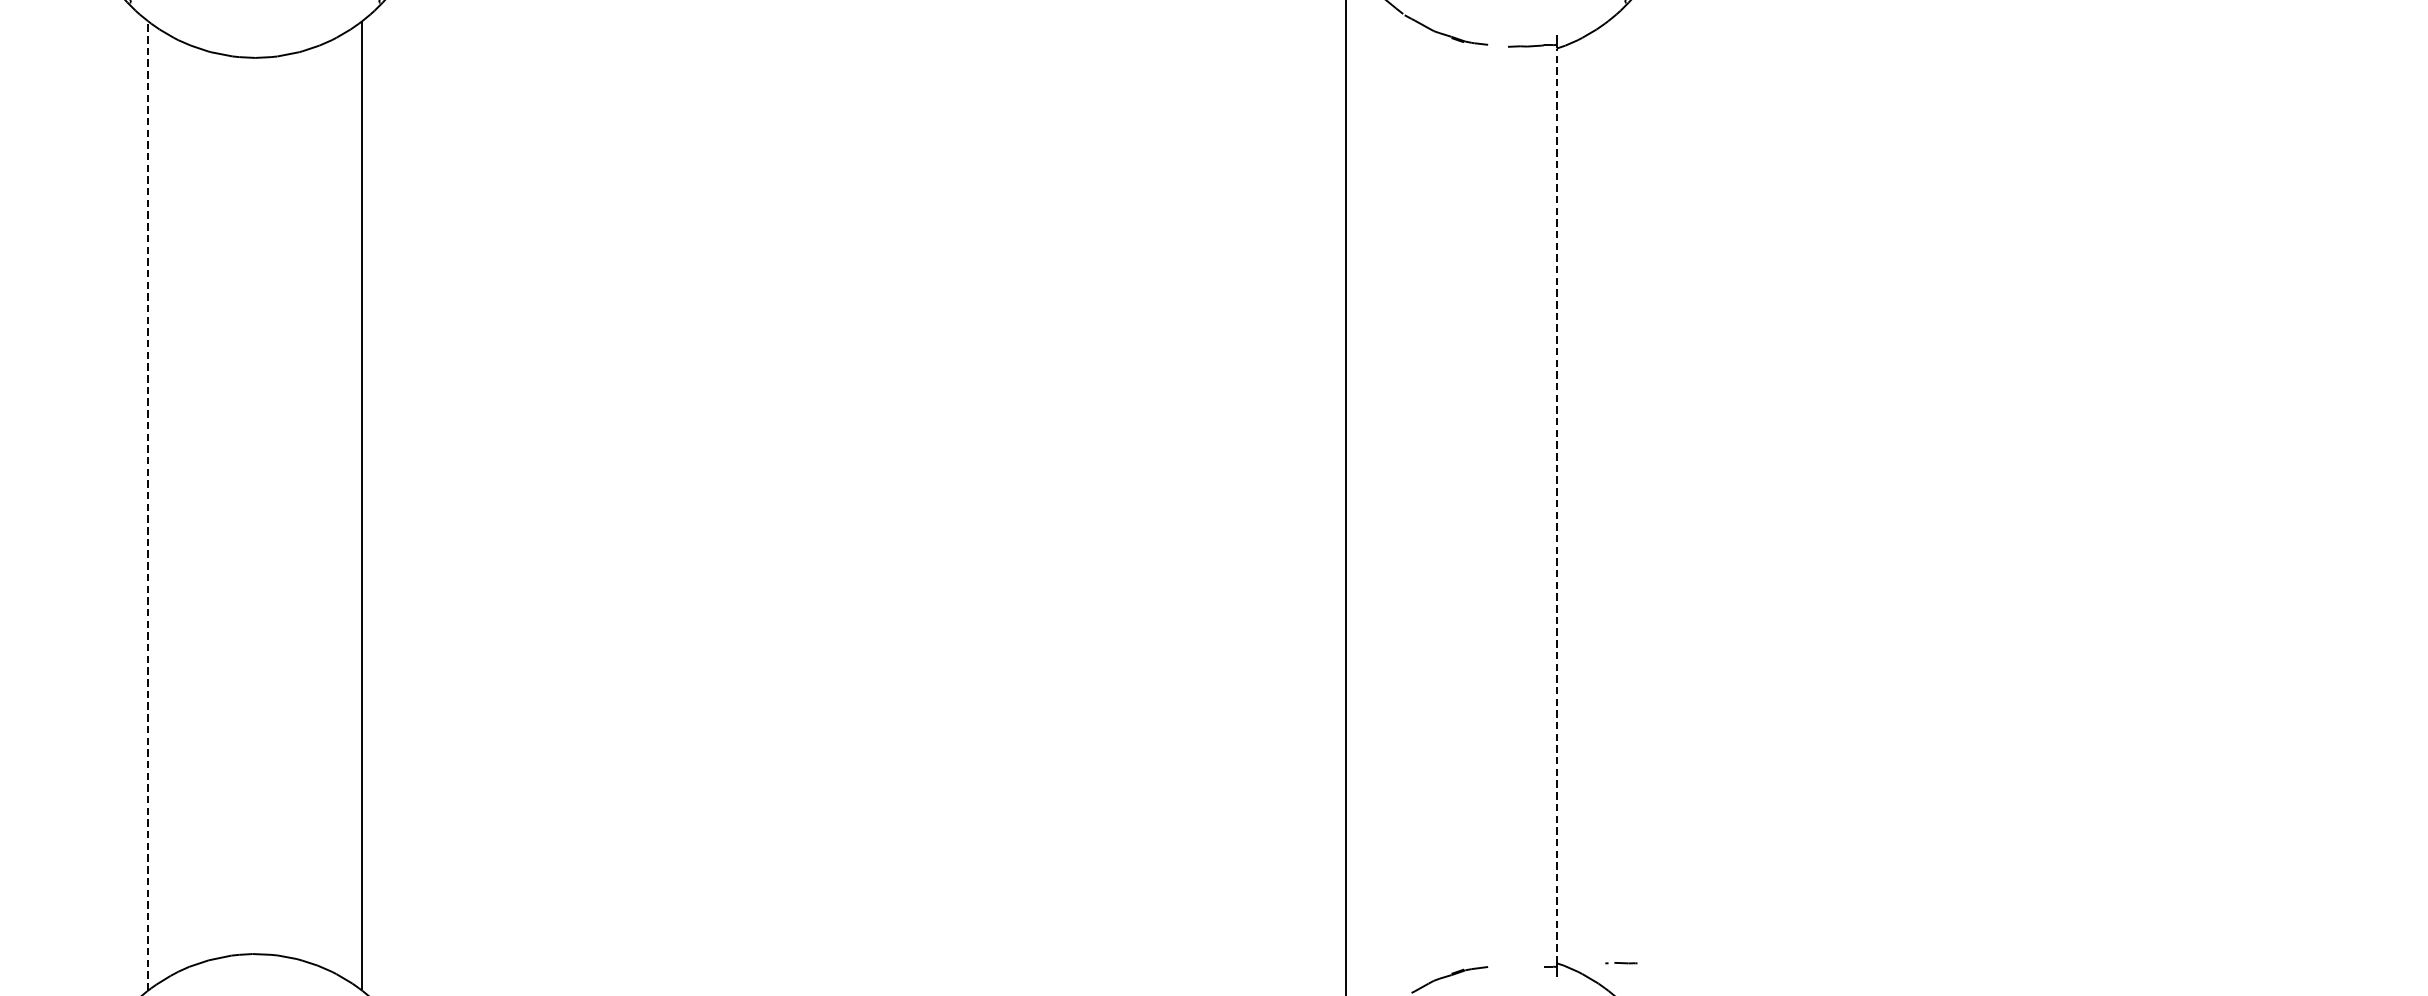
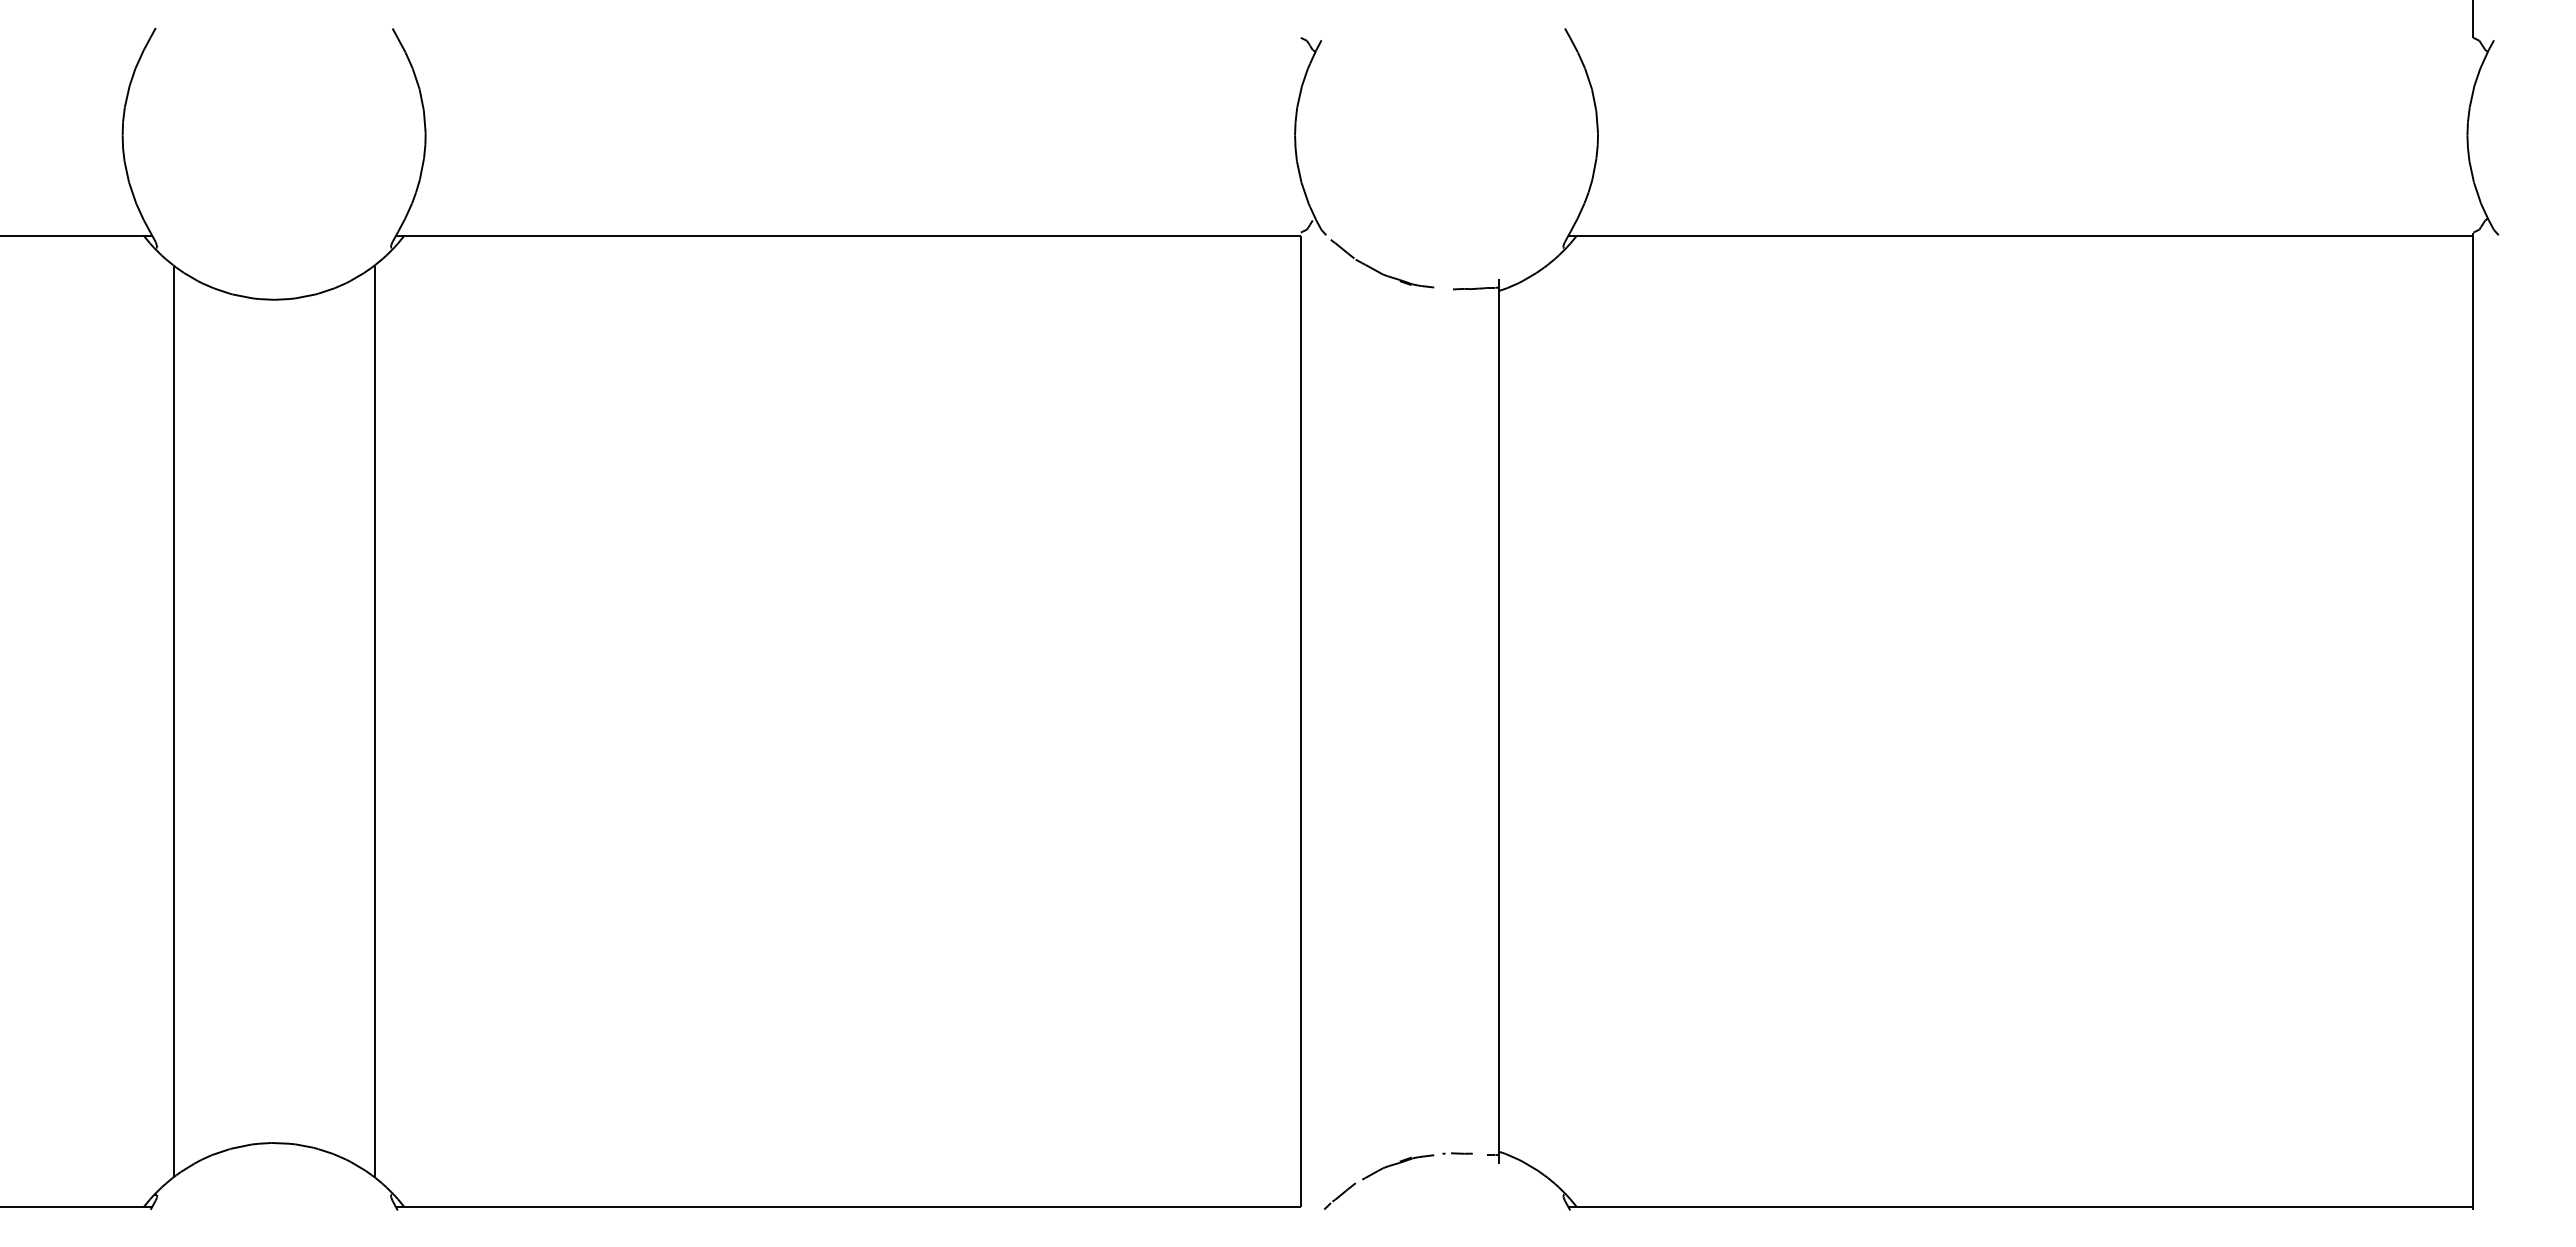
line: (1556, 505) -> (1498, 720), dashed -> solid
line: (148, 506) -> (173, 721), dashed -> solid
line: (1621, 963) -> (1457, 1153), moved

